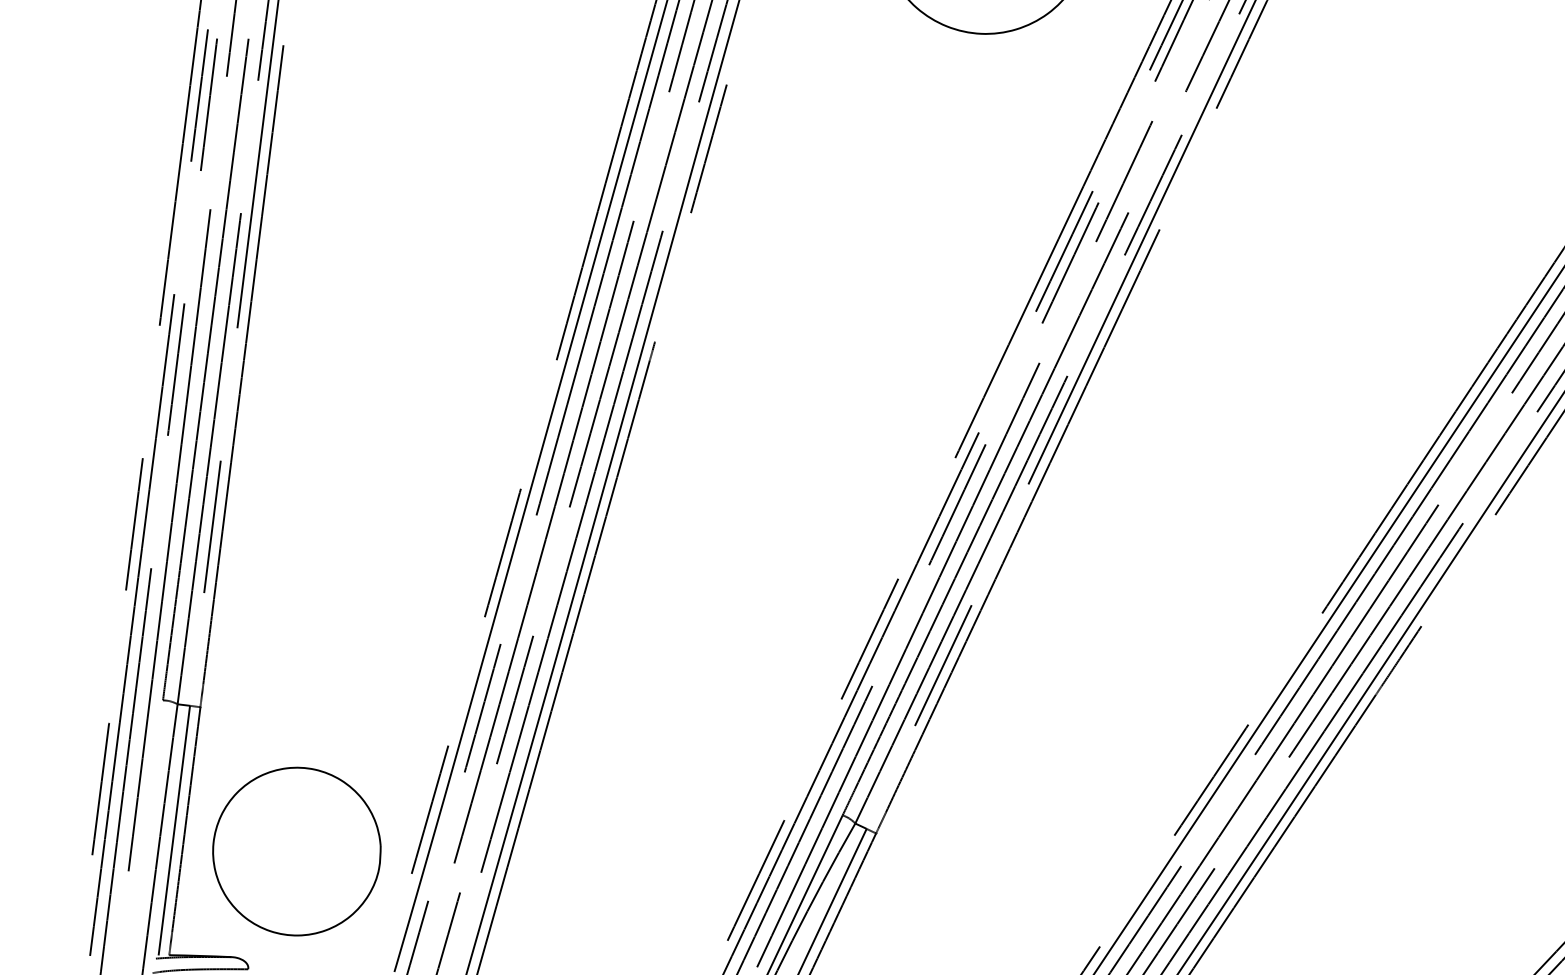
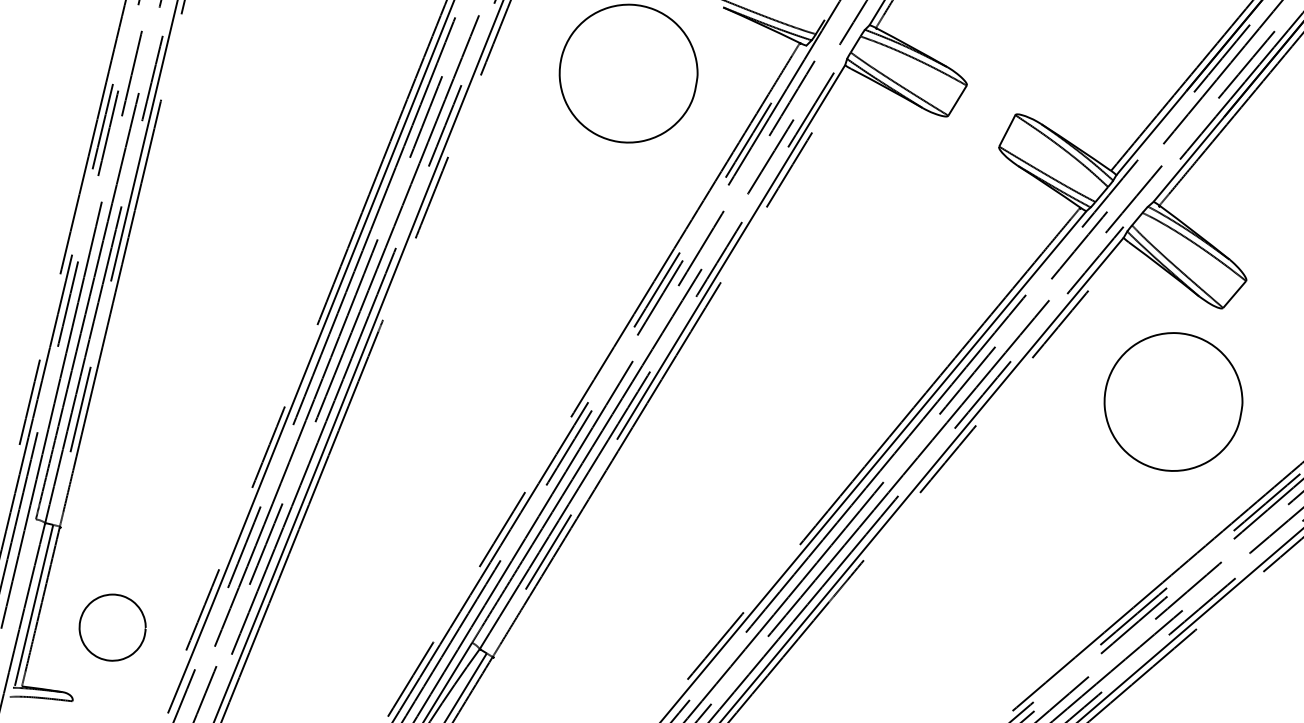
part: (296, 851) -> (112, 627), size x0.6

